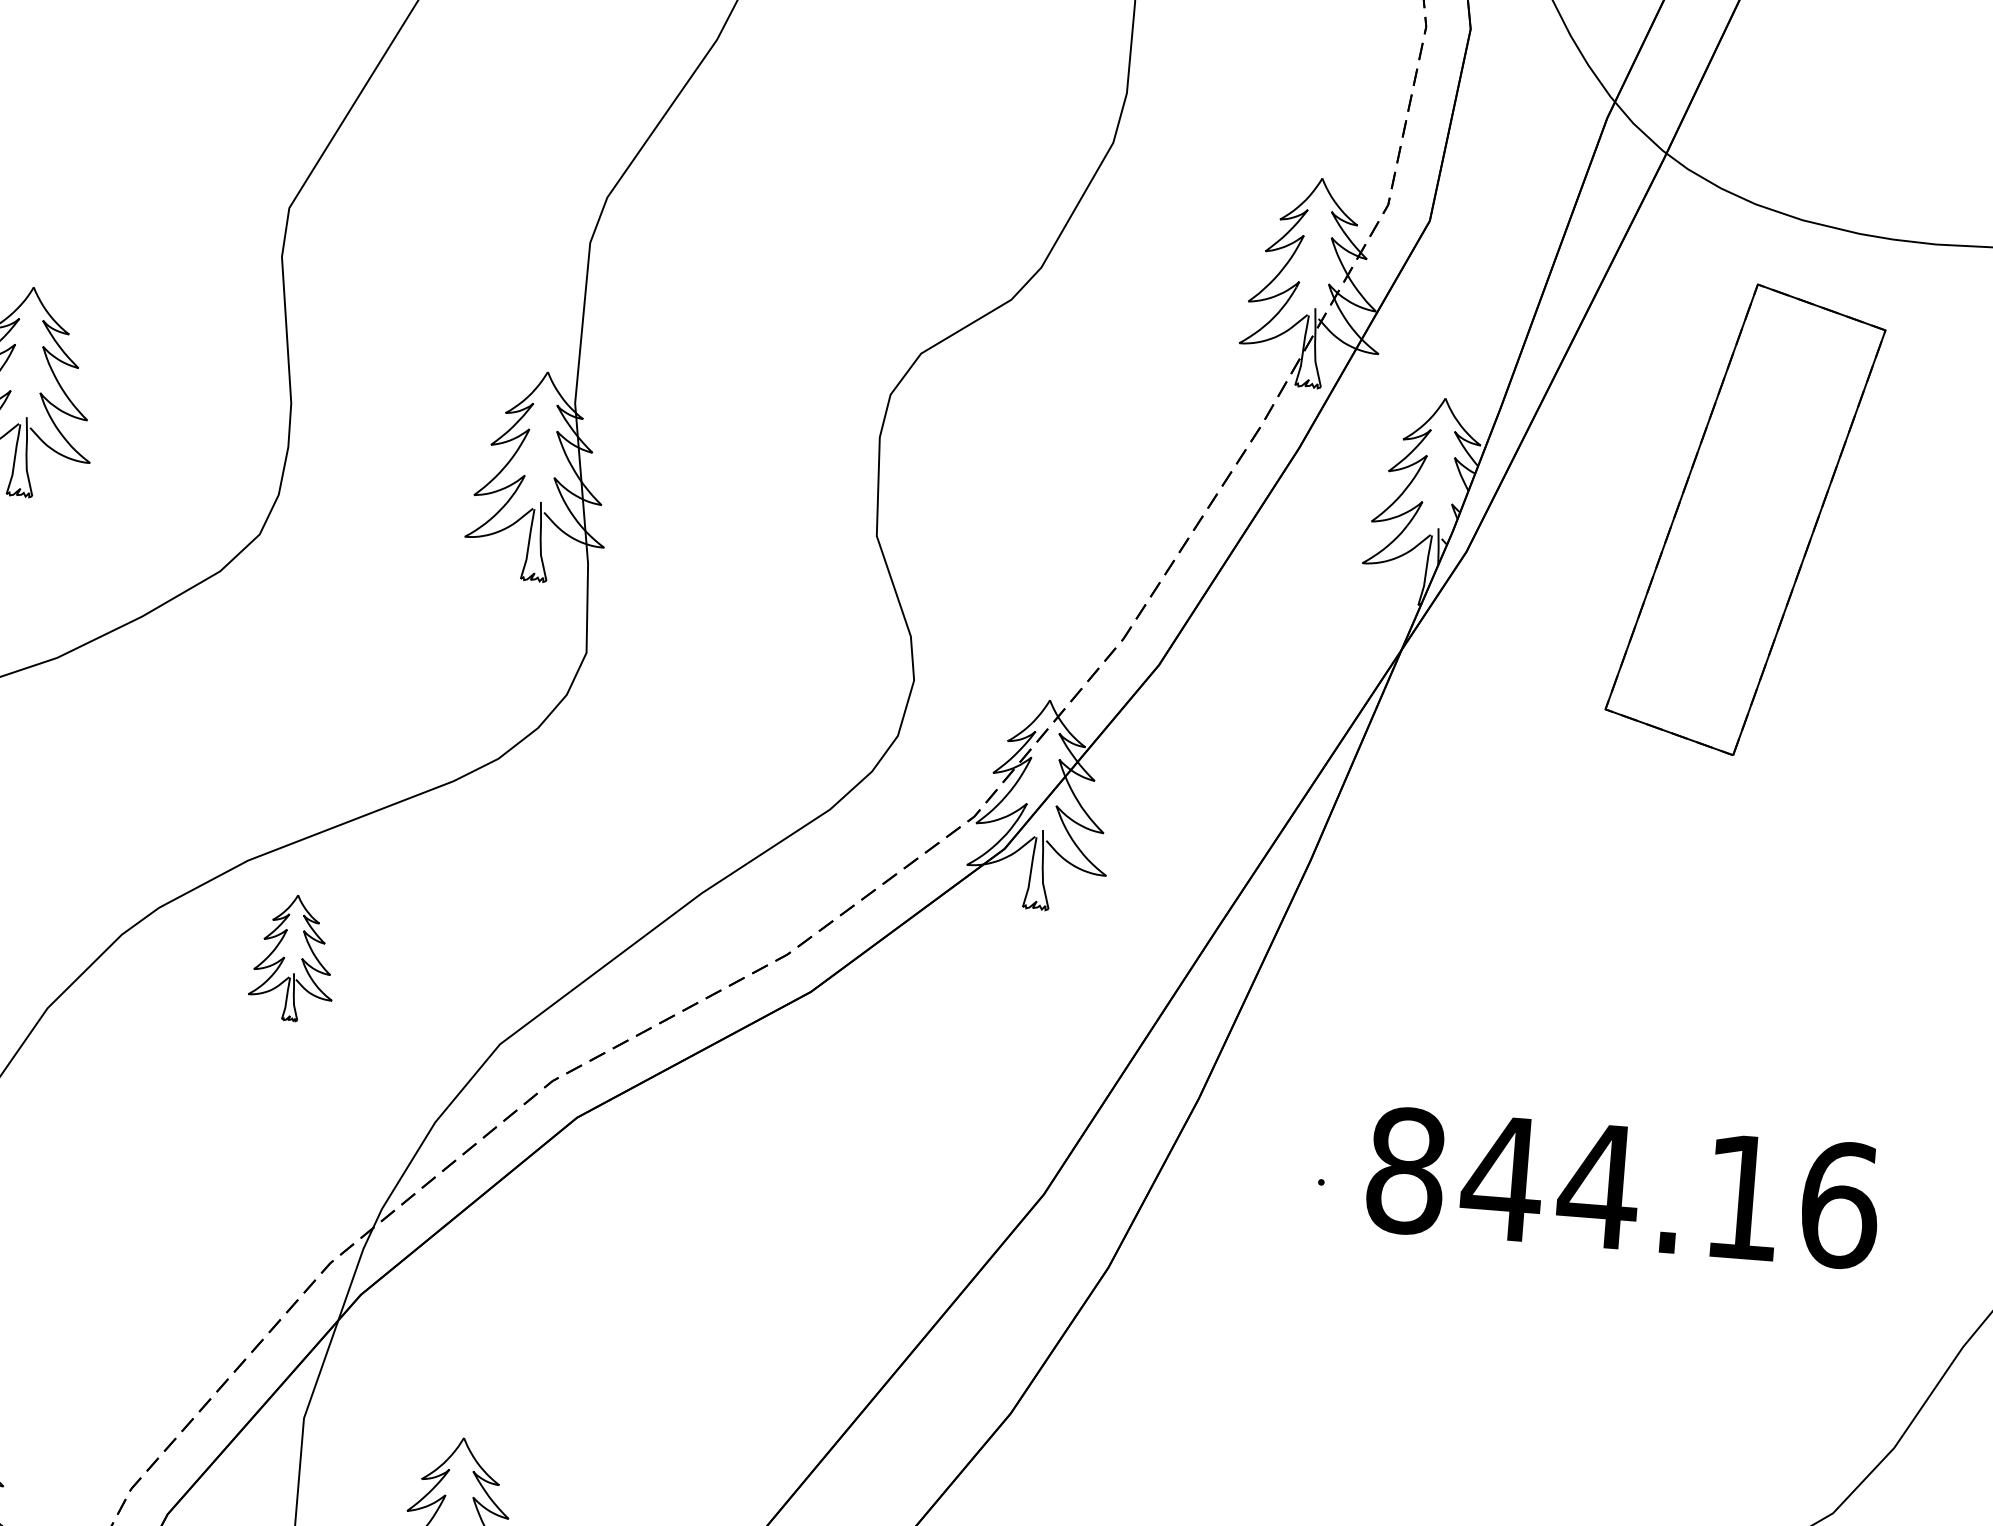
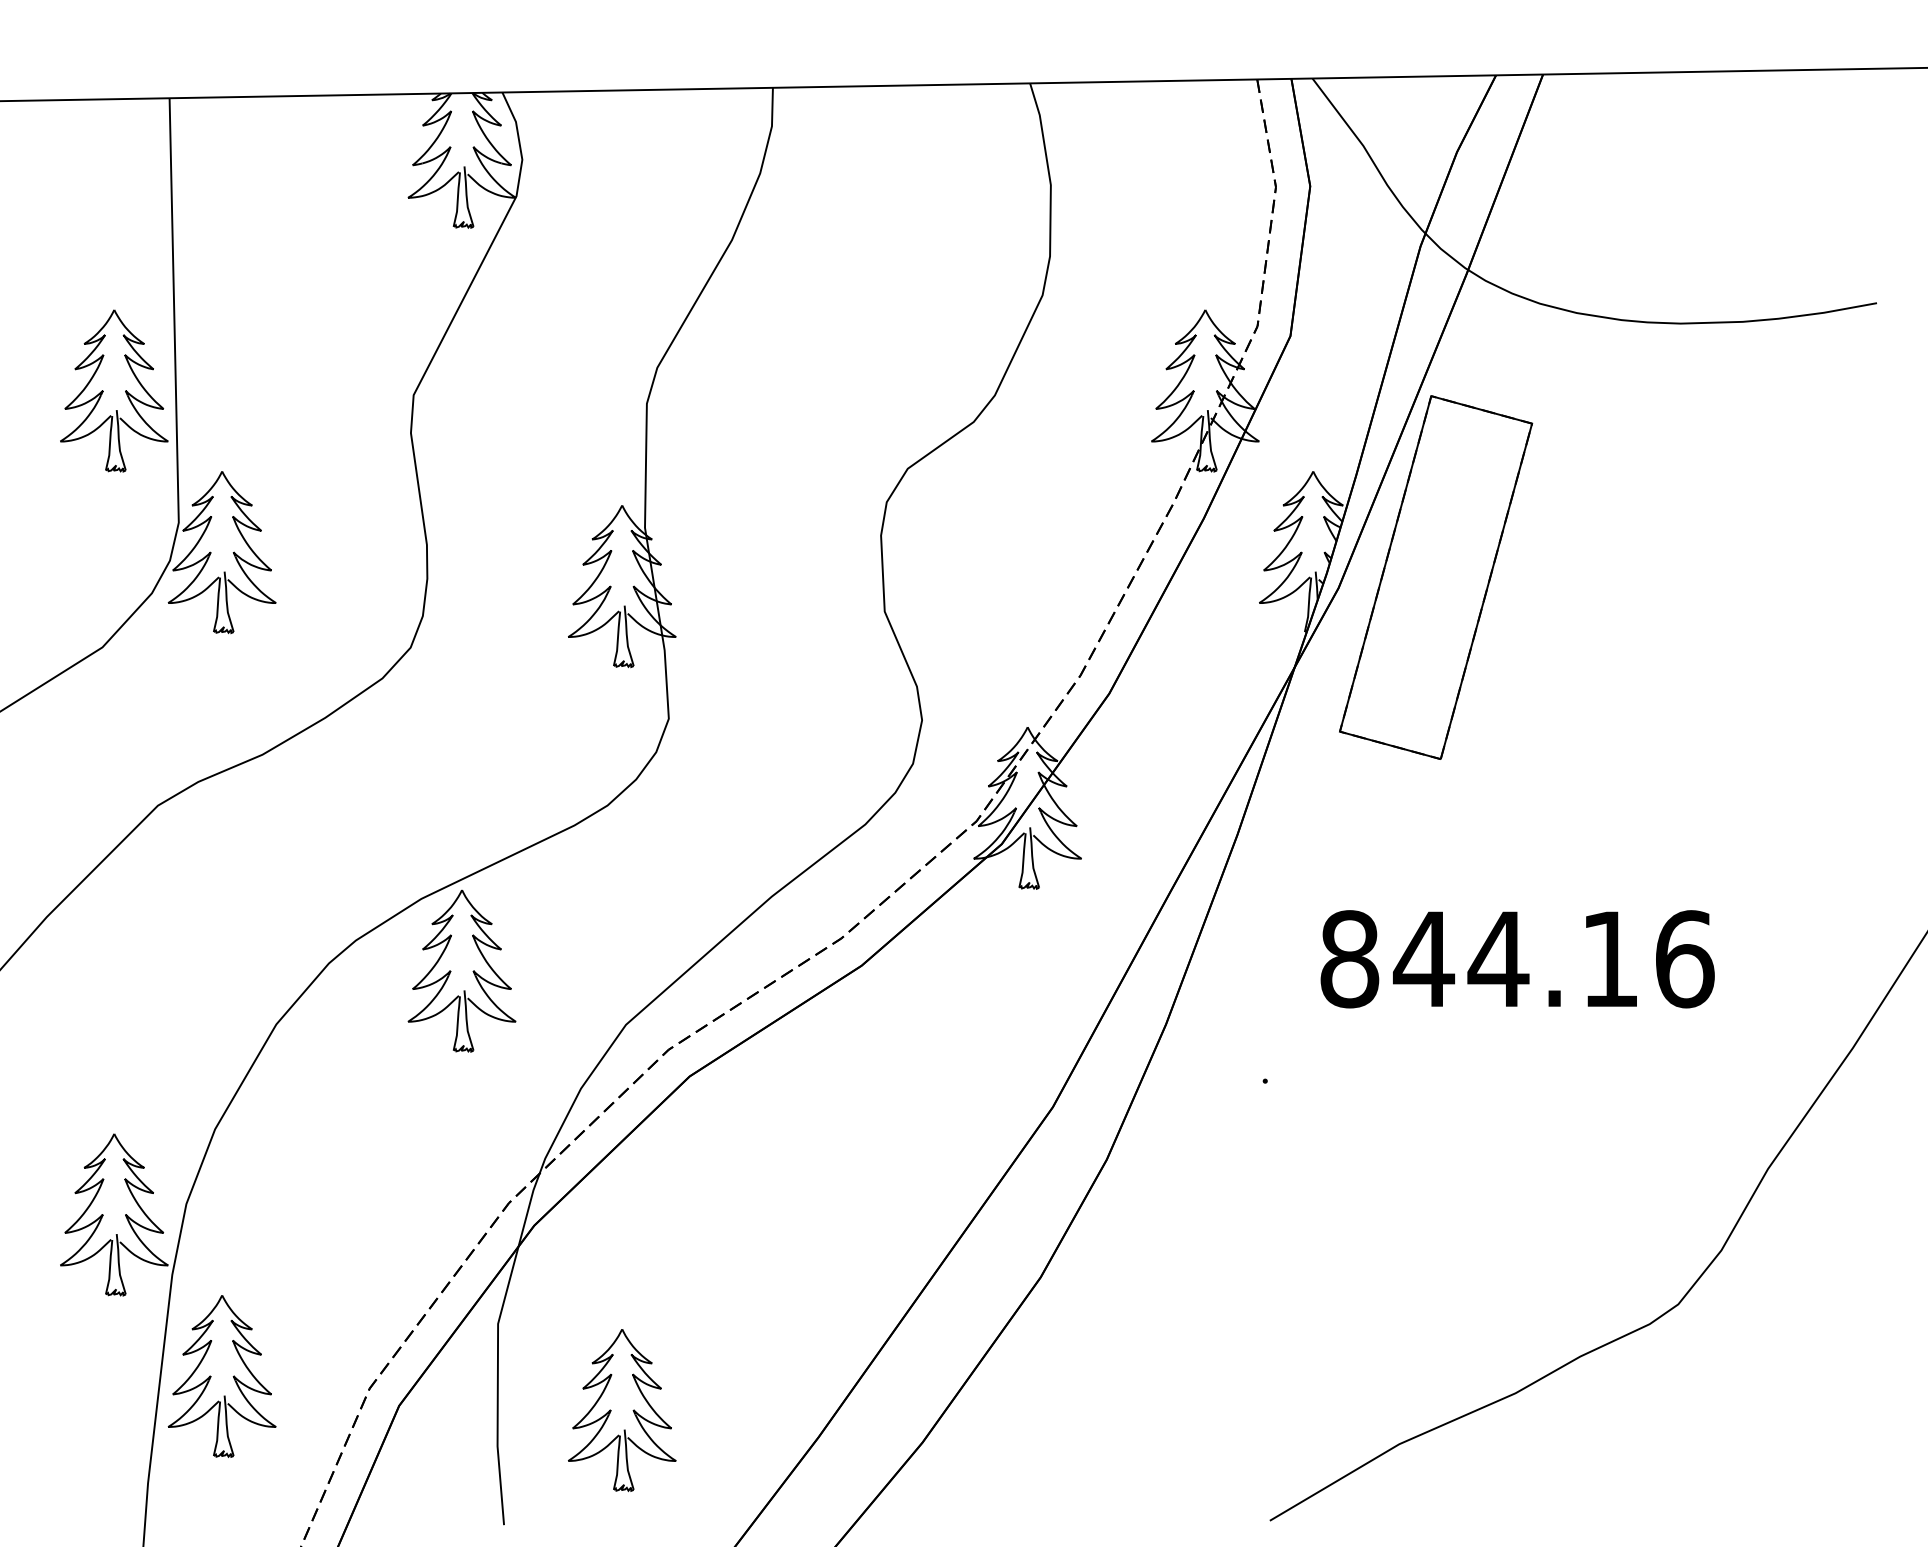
part: (1746, 519) -> (1436, 577), moved
part: (292, 957) -> (461, 970), size x1.67
text: (1623, 1188) -> (1517, 959), moved

